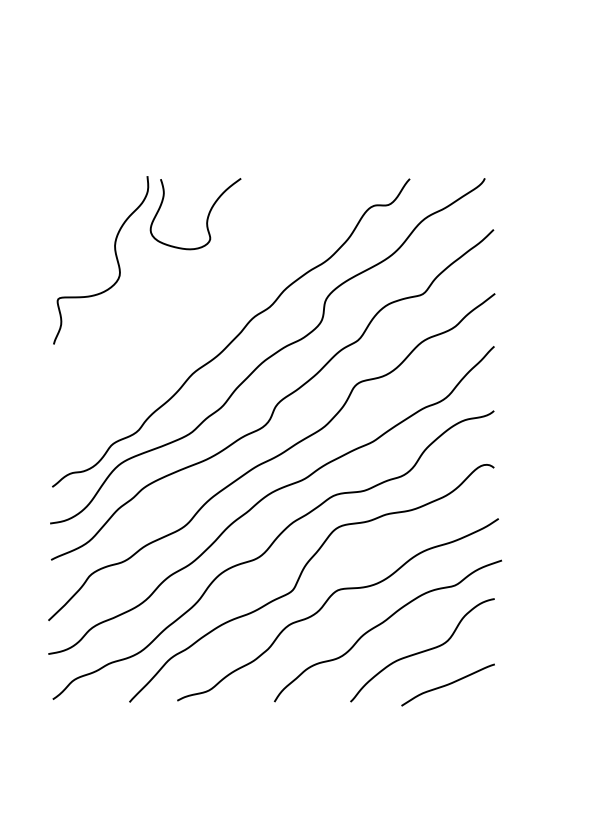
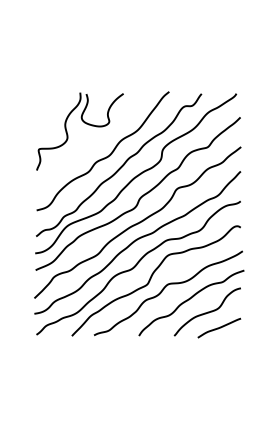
curve: (197, 316) -> (103, 157), added

